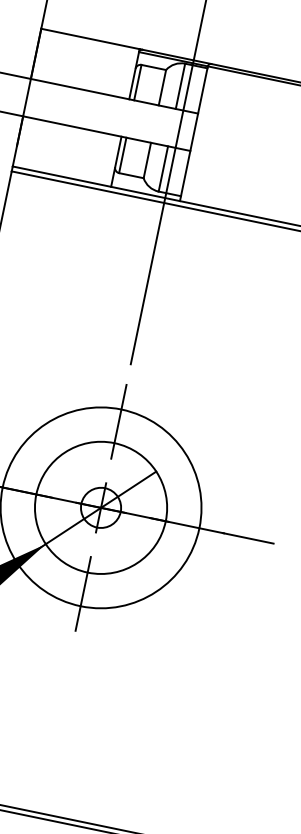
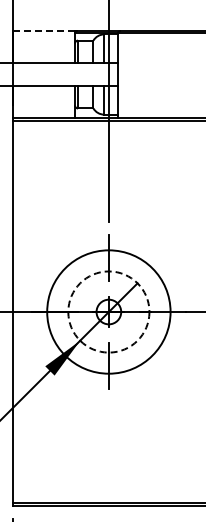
line: (91, 39) -> (44, 31), solid -> dashed
circle: (100, 506) -> (108, 311), solid -> dashed

